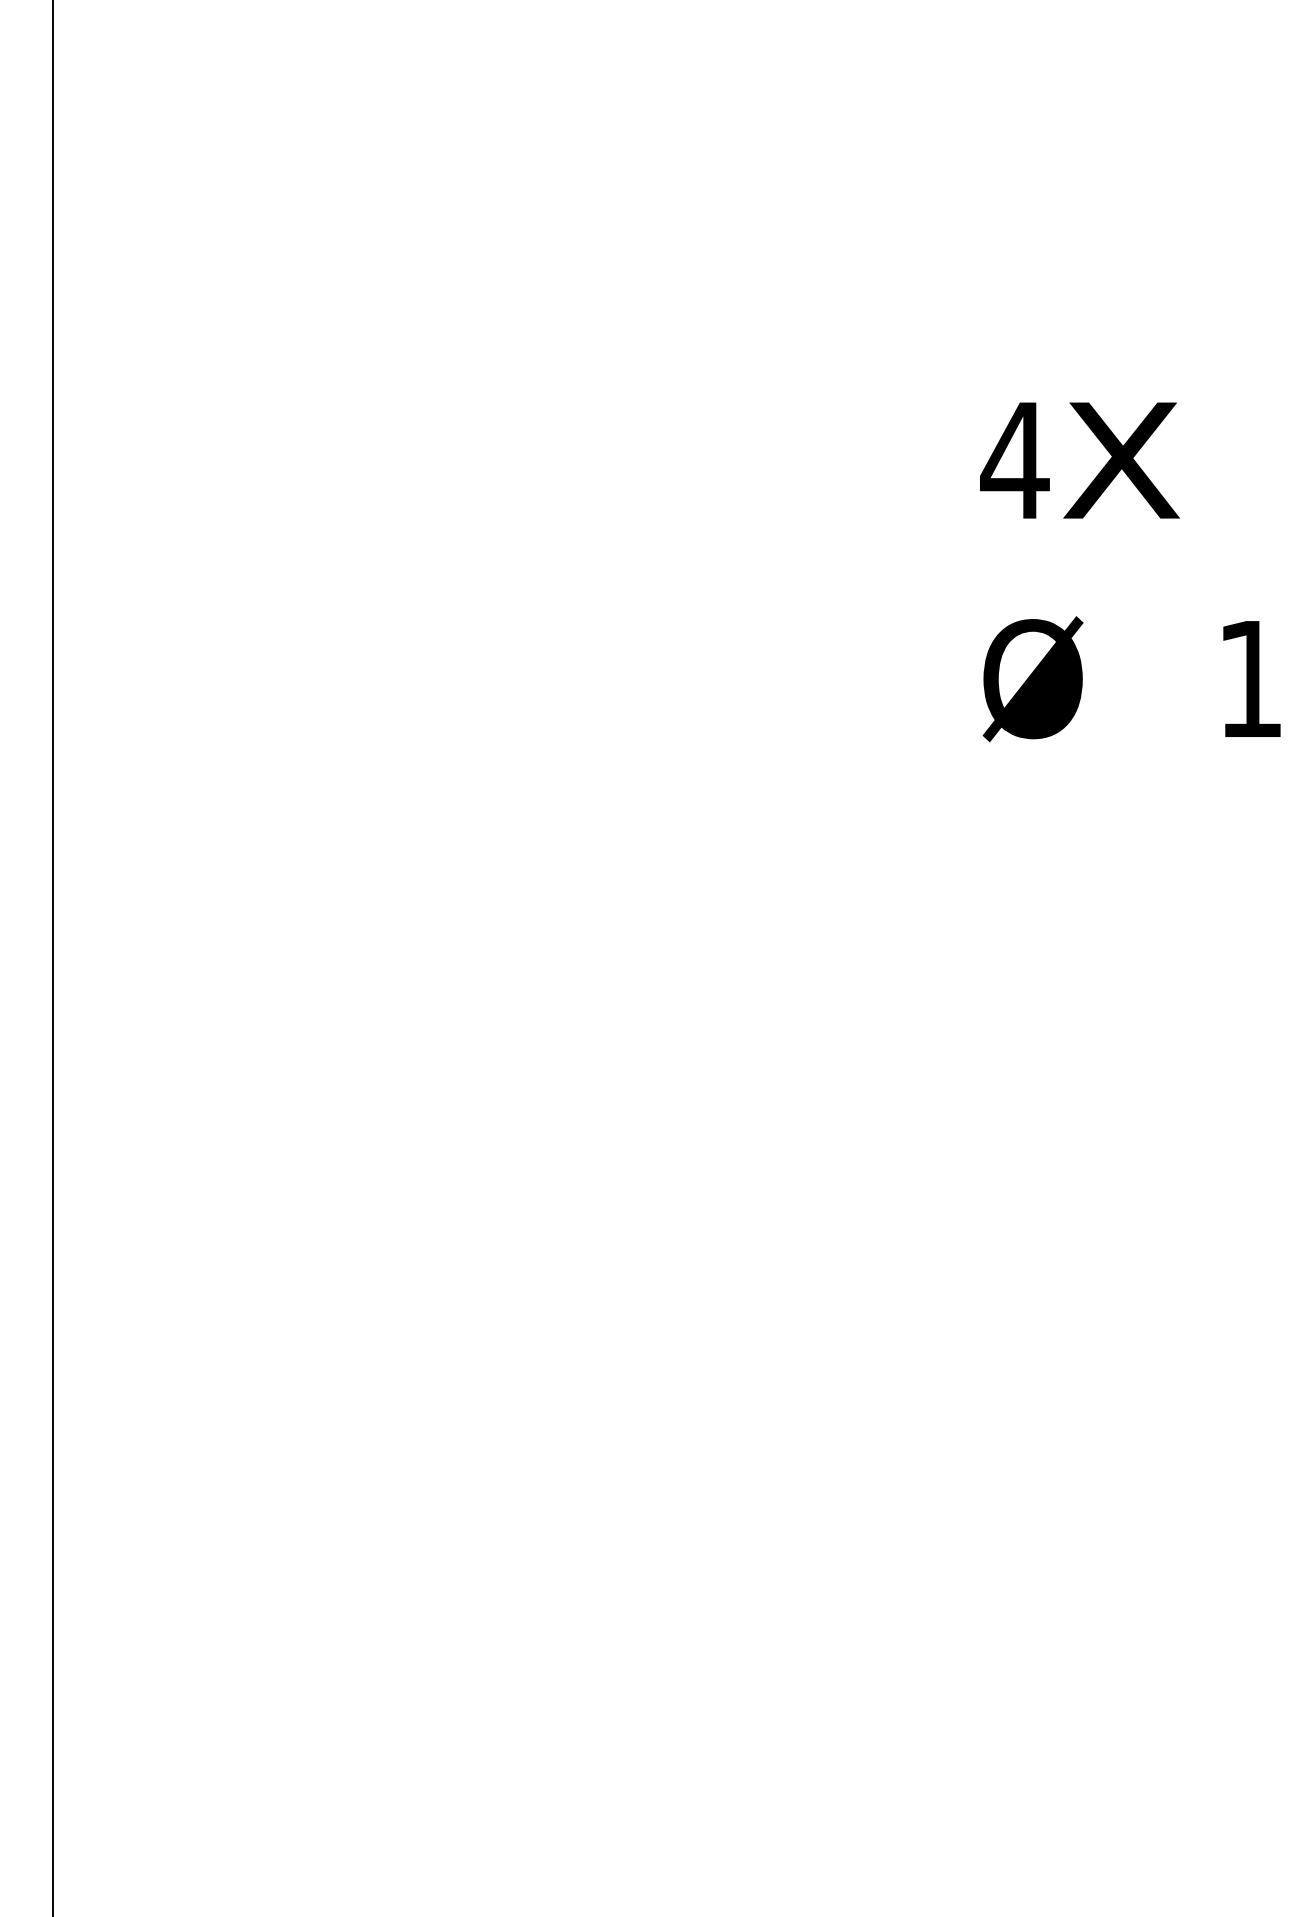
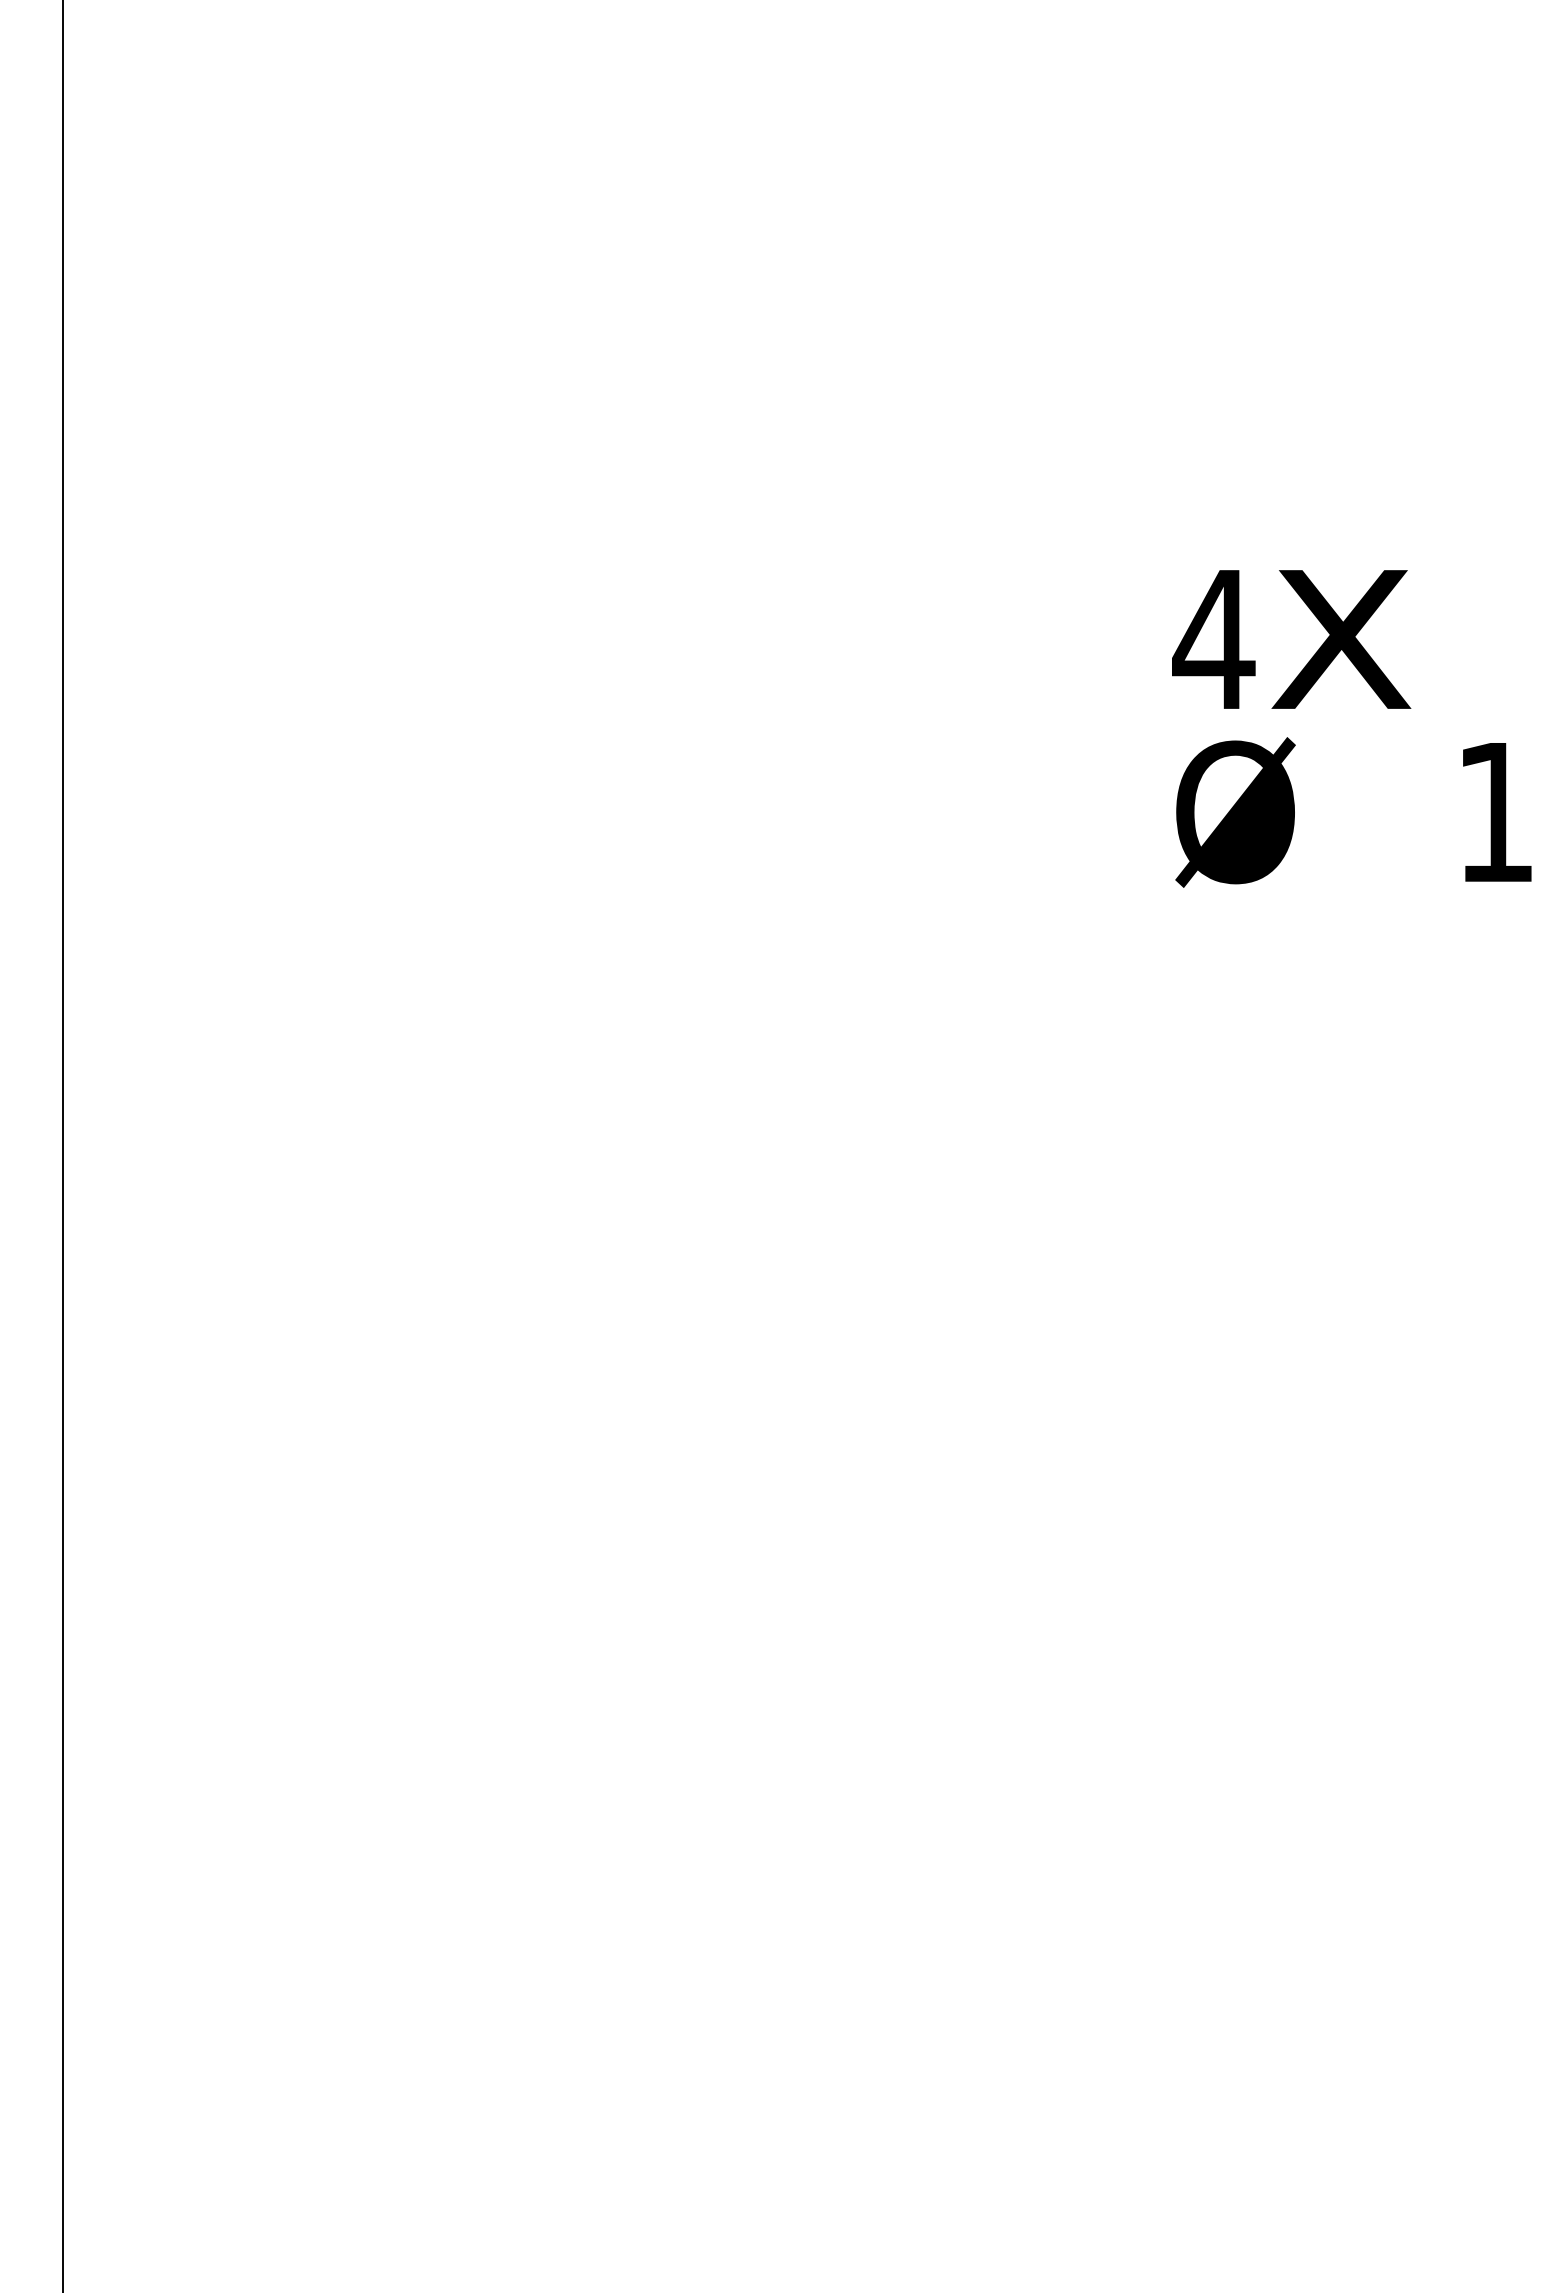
text: (1079, 460) -> (1291, 639), moved

